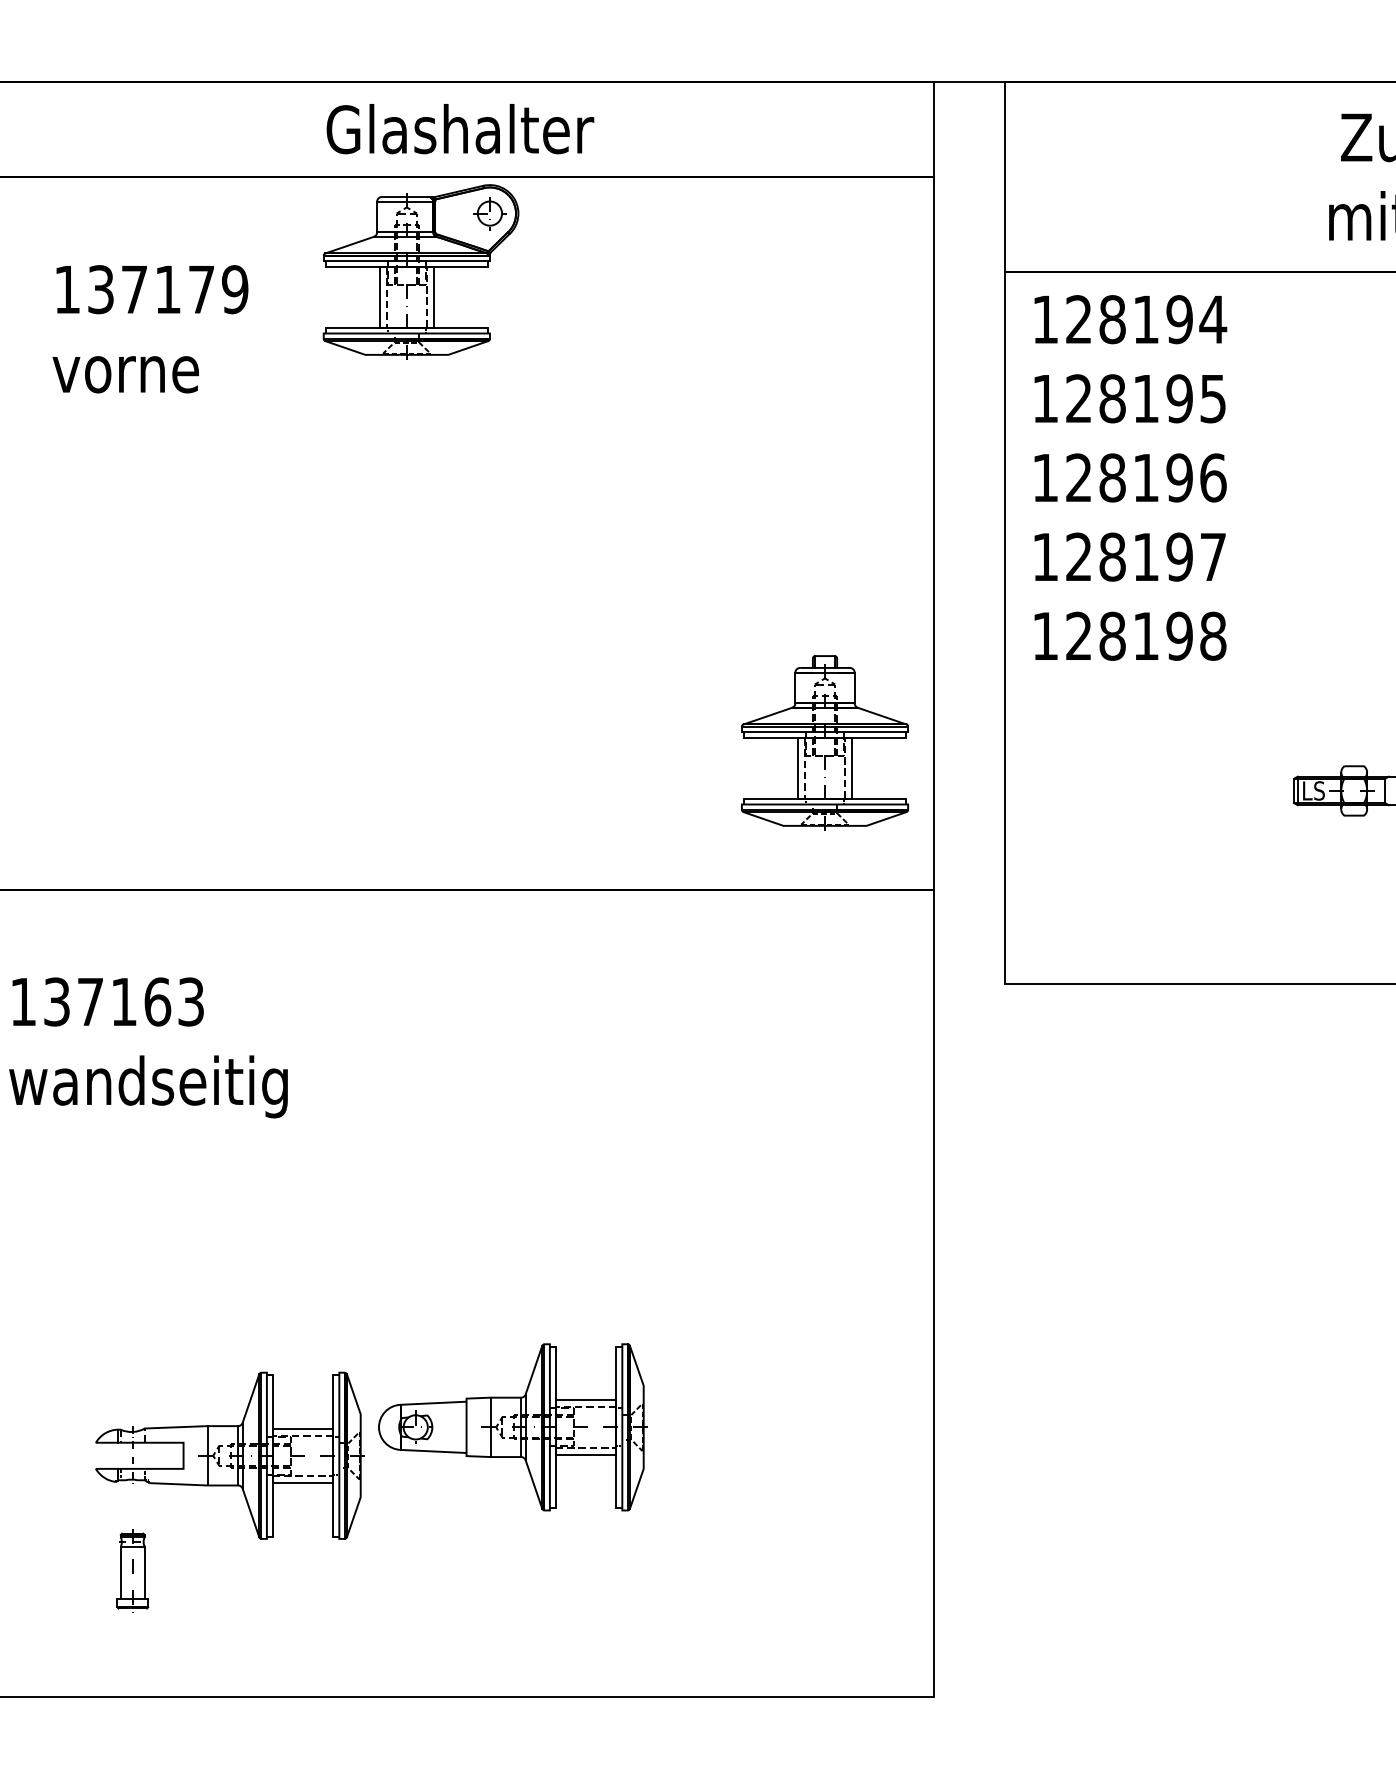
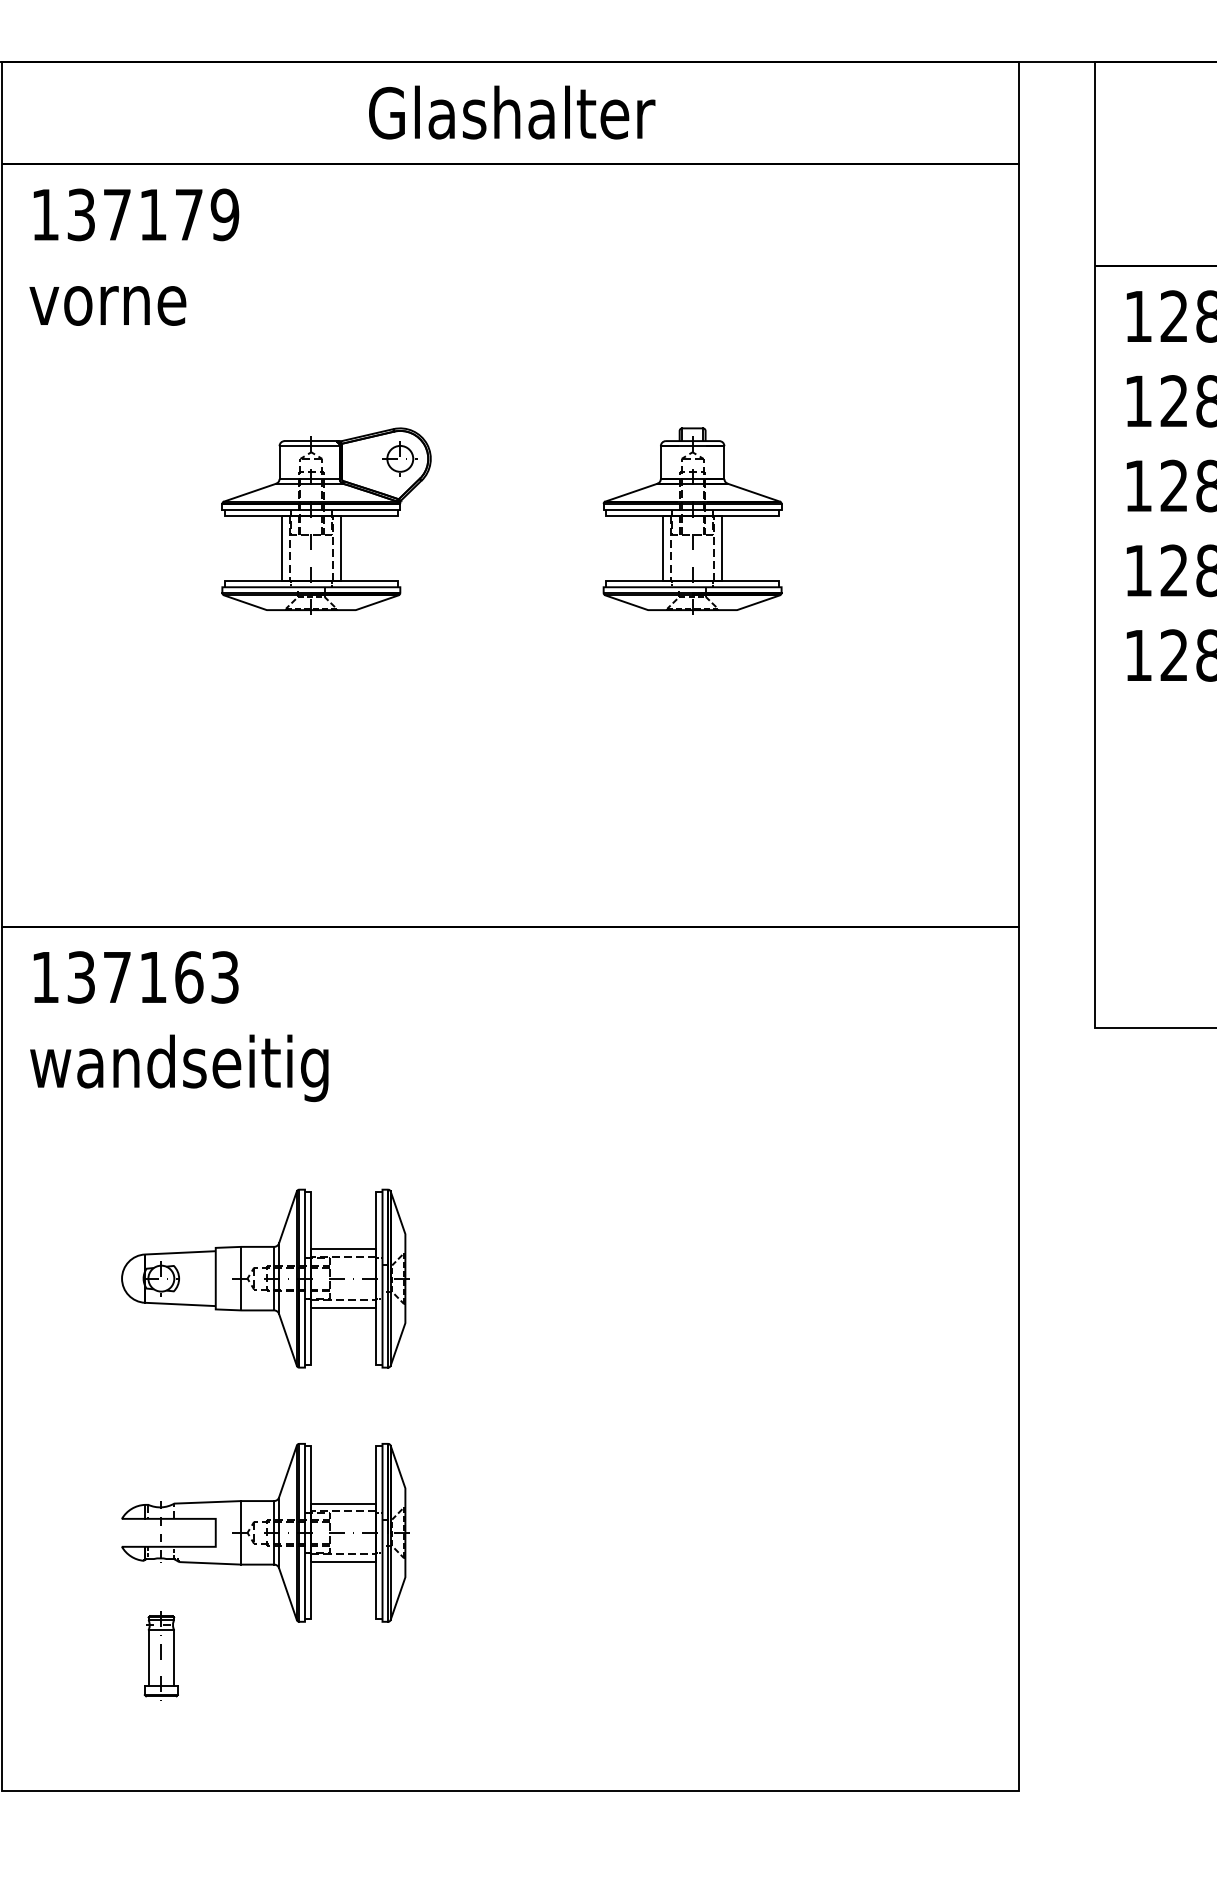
part: (420, 271) -> (325, 520), moved
text: (150, 329) -> (134, 257), moved
part: (824, 742) -> (692, 520), moved
text: (148, 1047) -> (179, 1026), moved
part: (512, 1427) -> (264, 1278), moved

